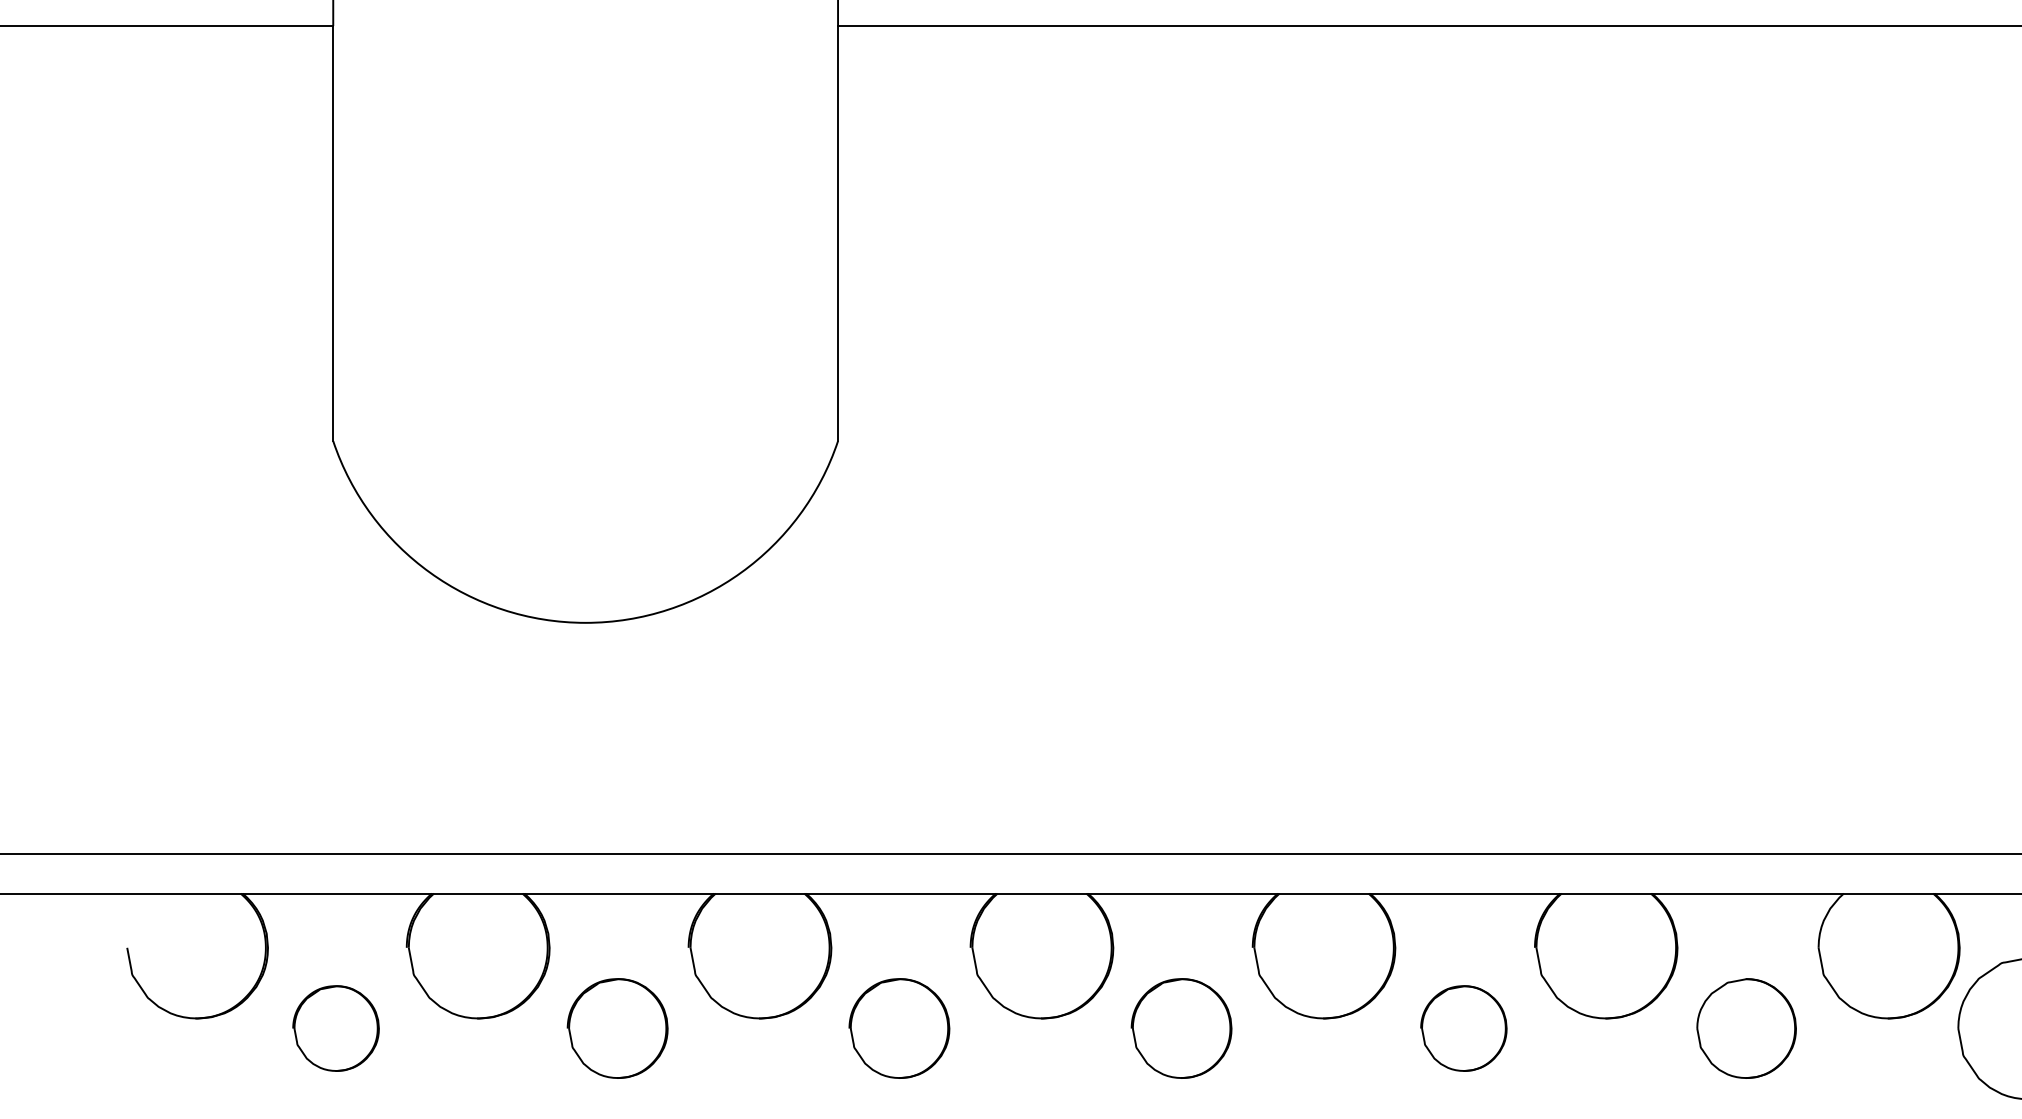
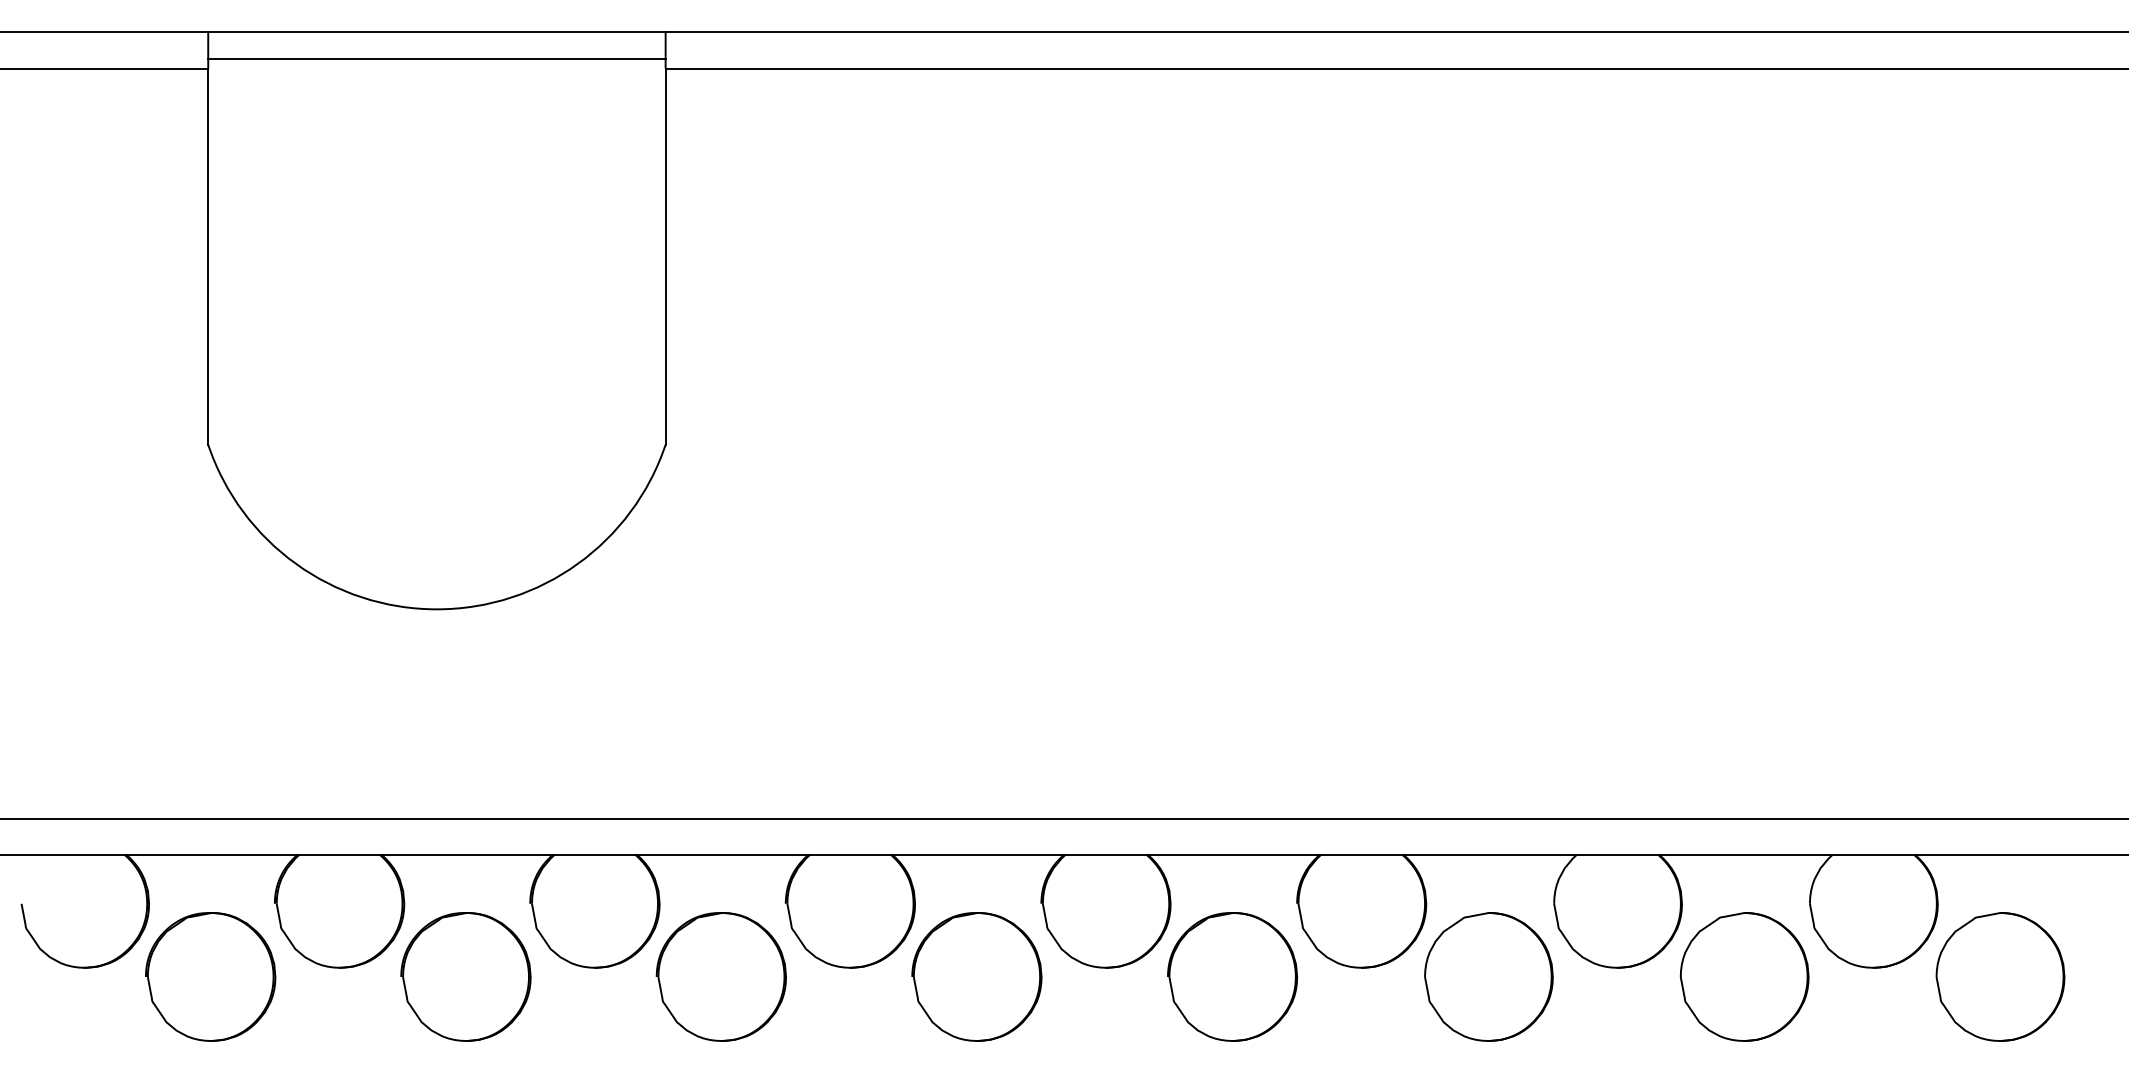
line: (585, 16) -> (436, 59), added
part: (335, 1028) -> (210, 976), size x1.67
part: (617, 1028) -> (465, 976), size x1.43
part: (898, 1028) -> (720, 976), size x1.43
part: (1181, 1028) -> (976, 976), size x1.43
part: (1463, 1028) -> (1232, 976), size x1.67
part: (1746, 1028) -> (1488, 976), size x1.43

